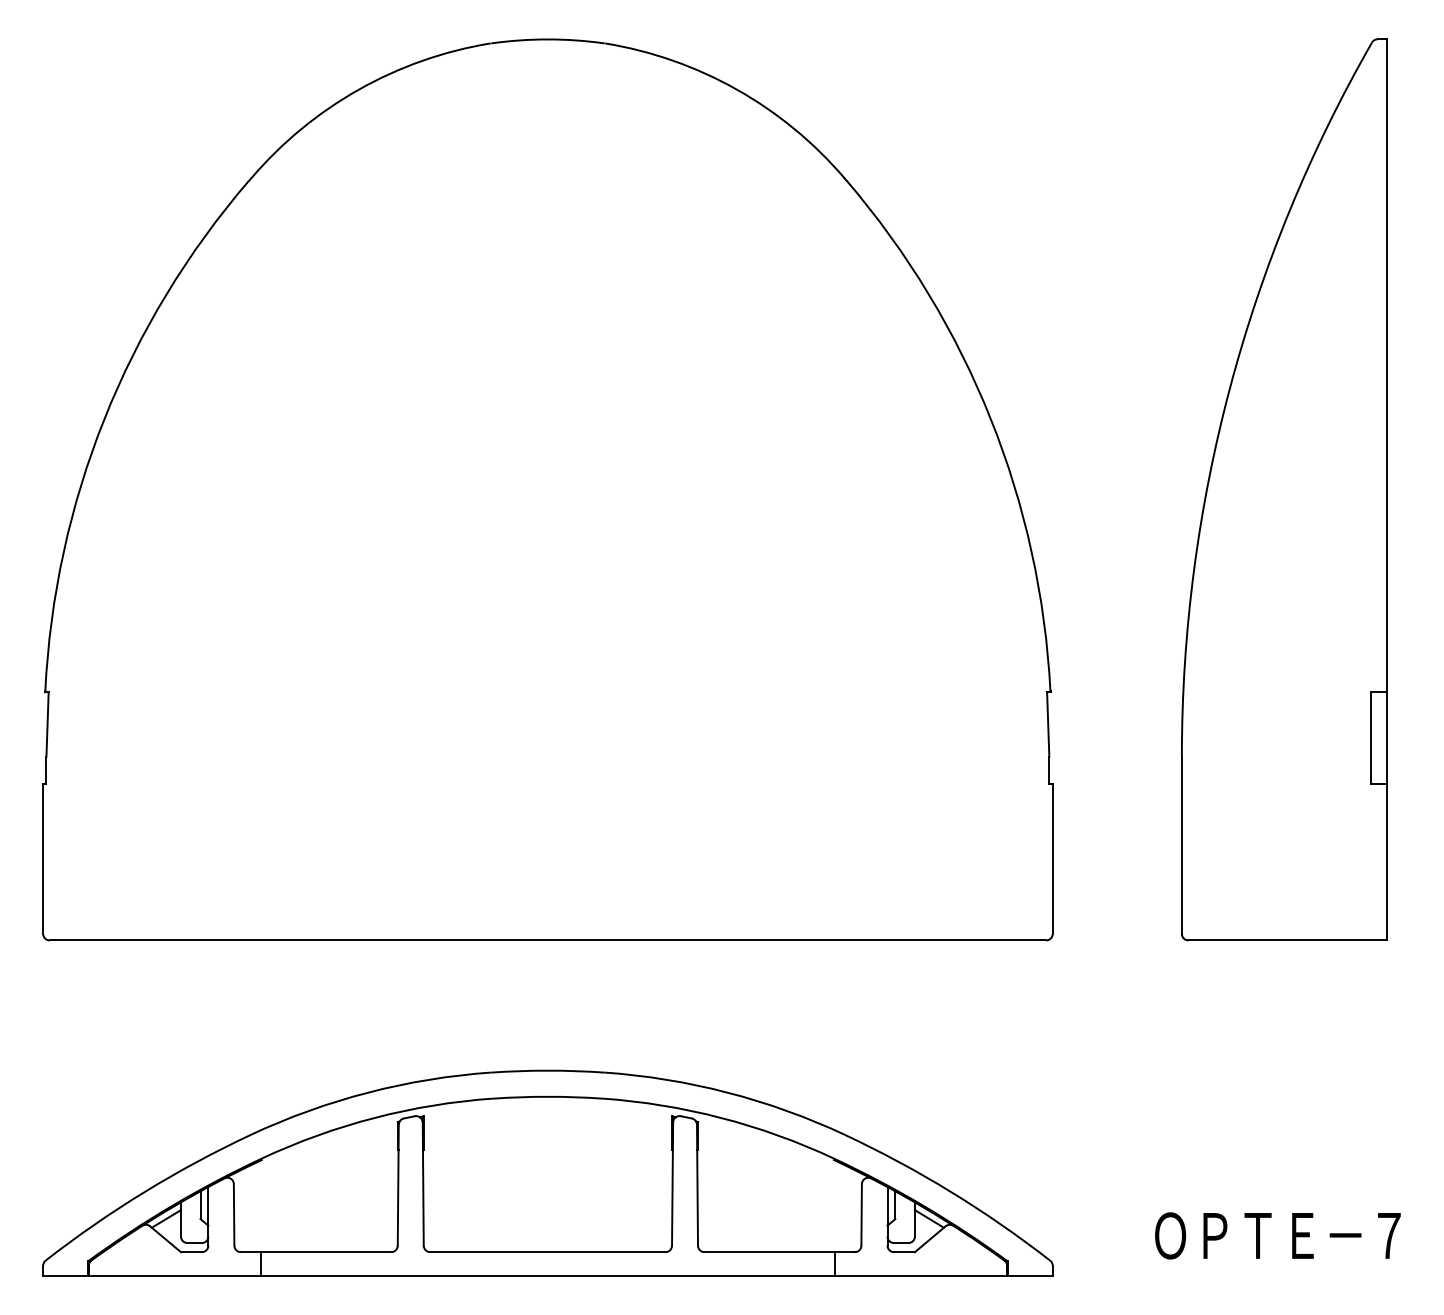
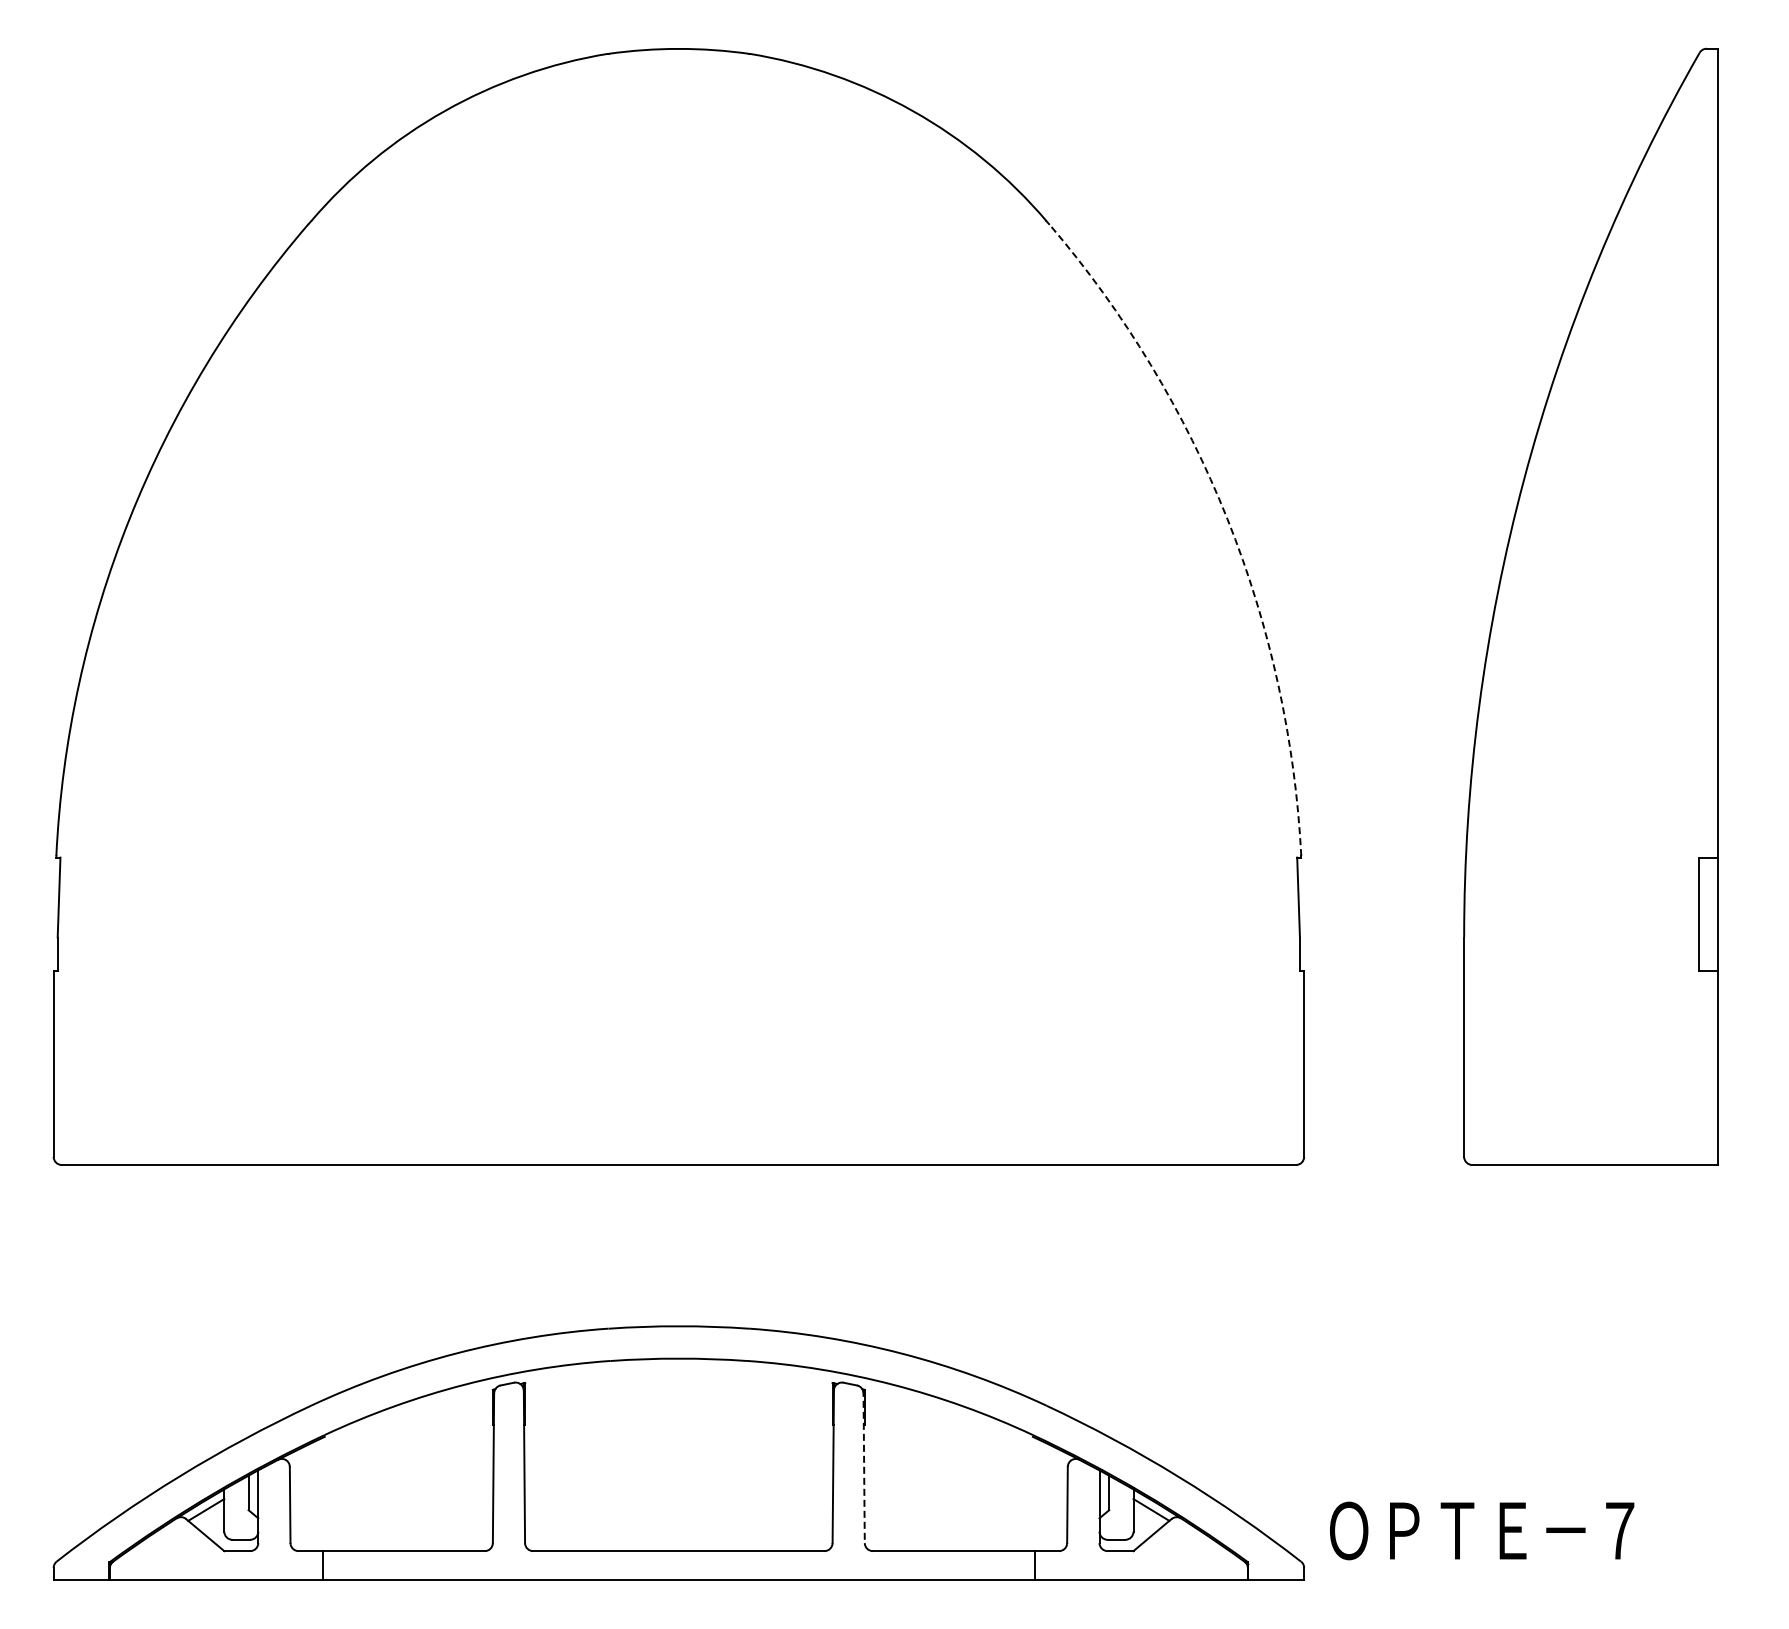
arc: (990, 419) -> (1227, 519), solid -> dashed
line: (697, 1183) -> (864, 1466), solid -> dashed
text: (1278, 1235) -> (1482, 1530), moved

